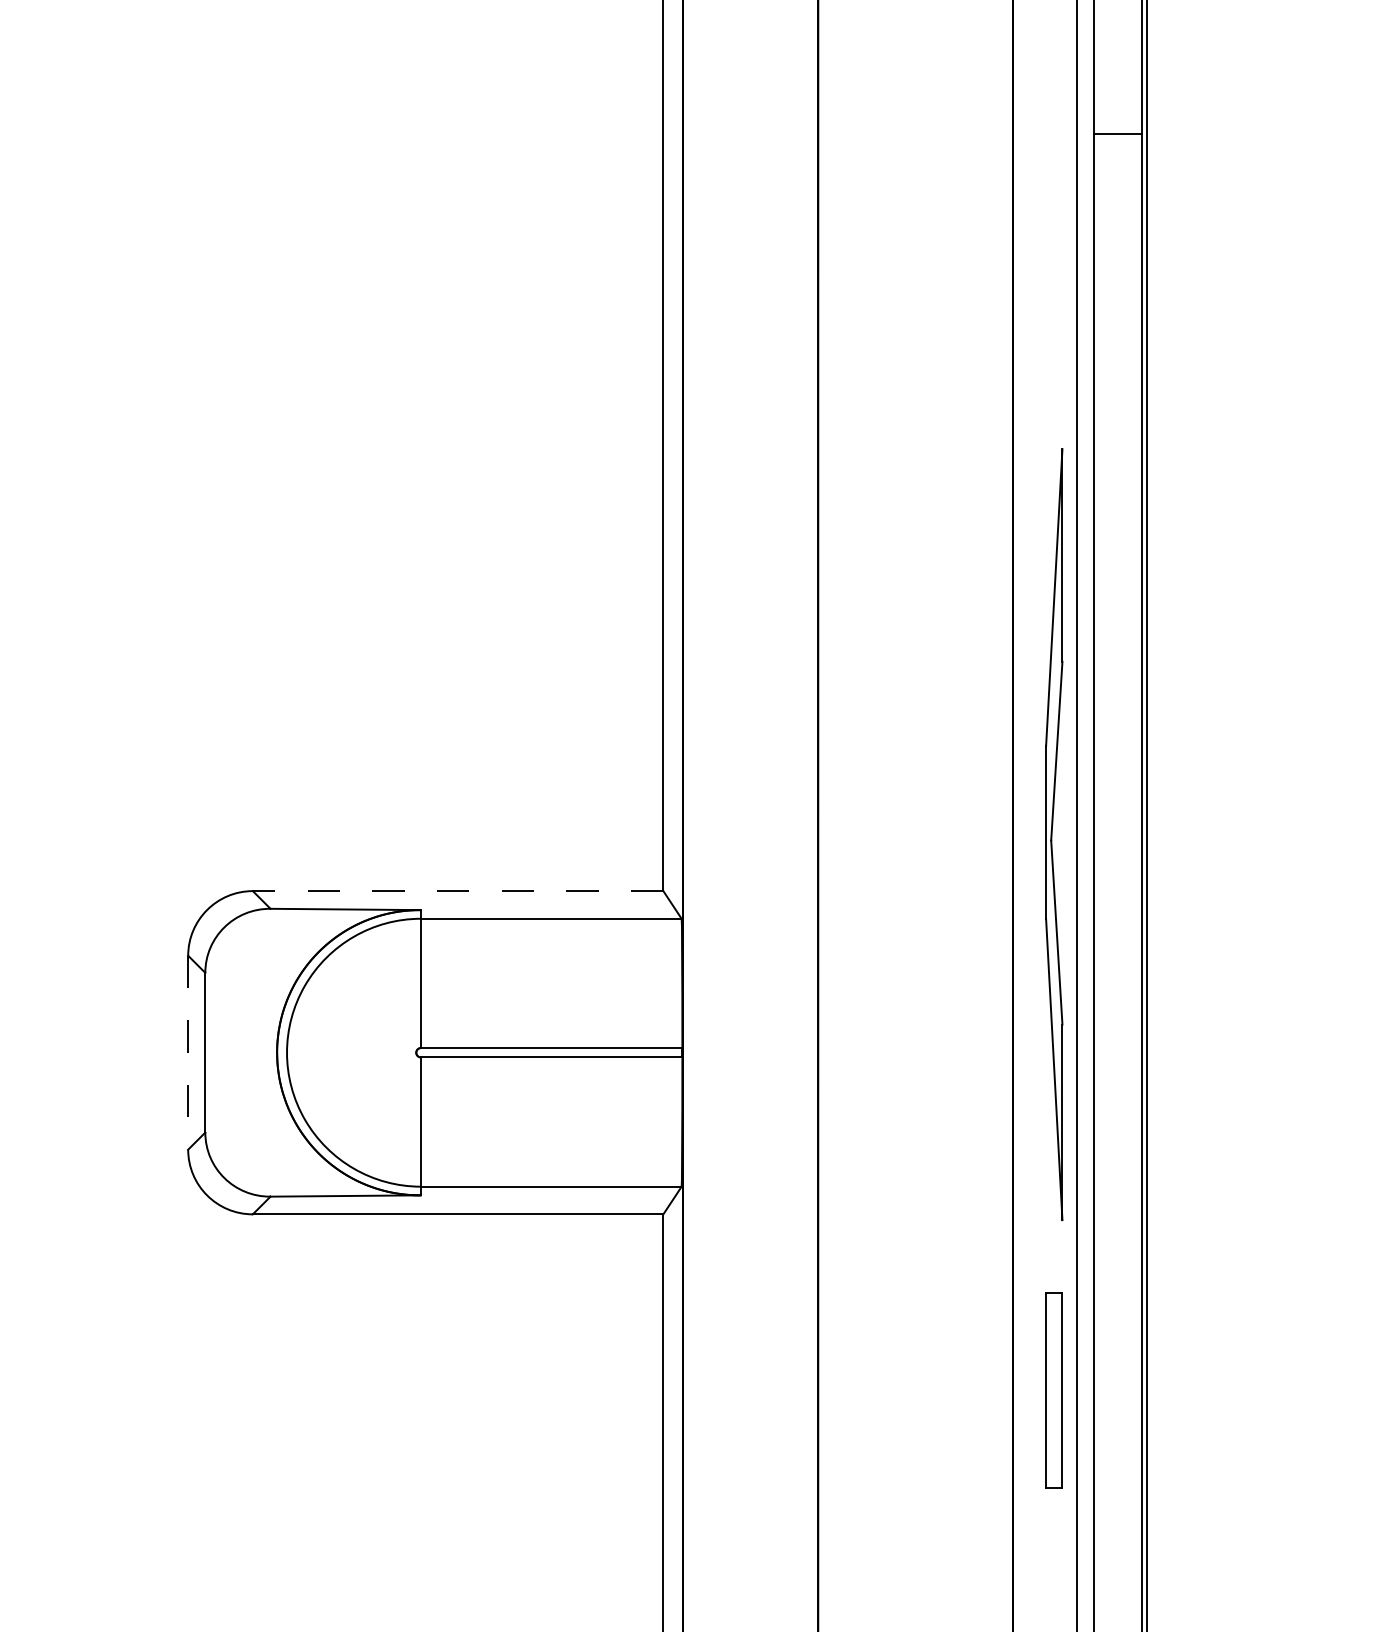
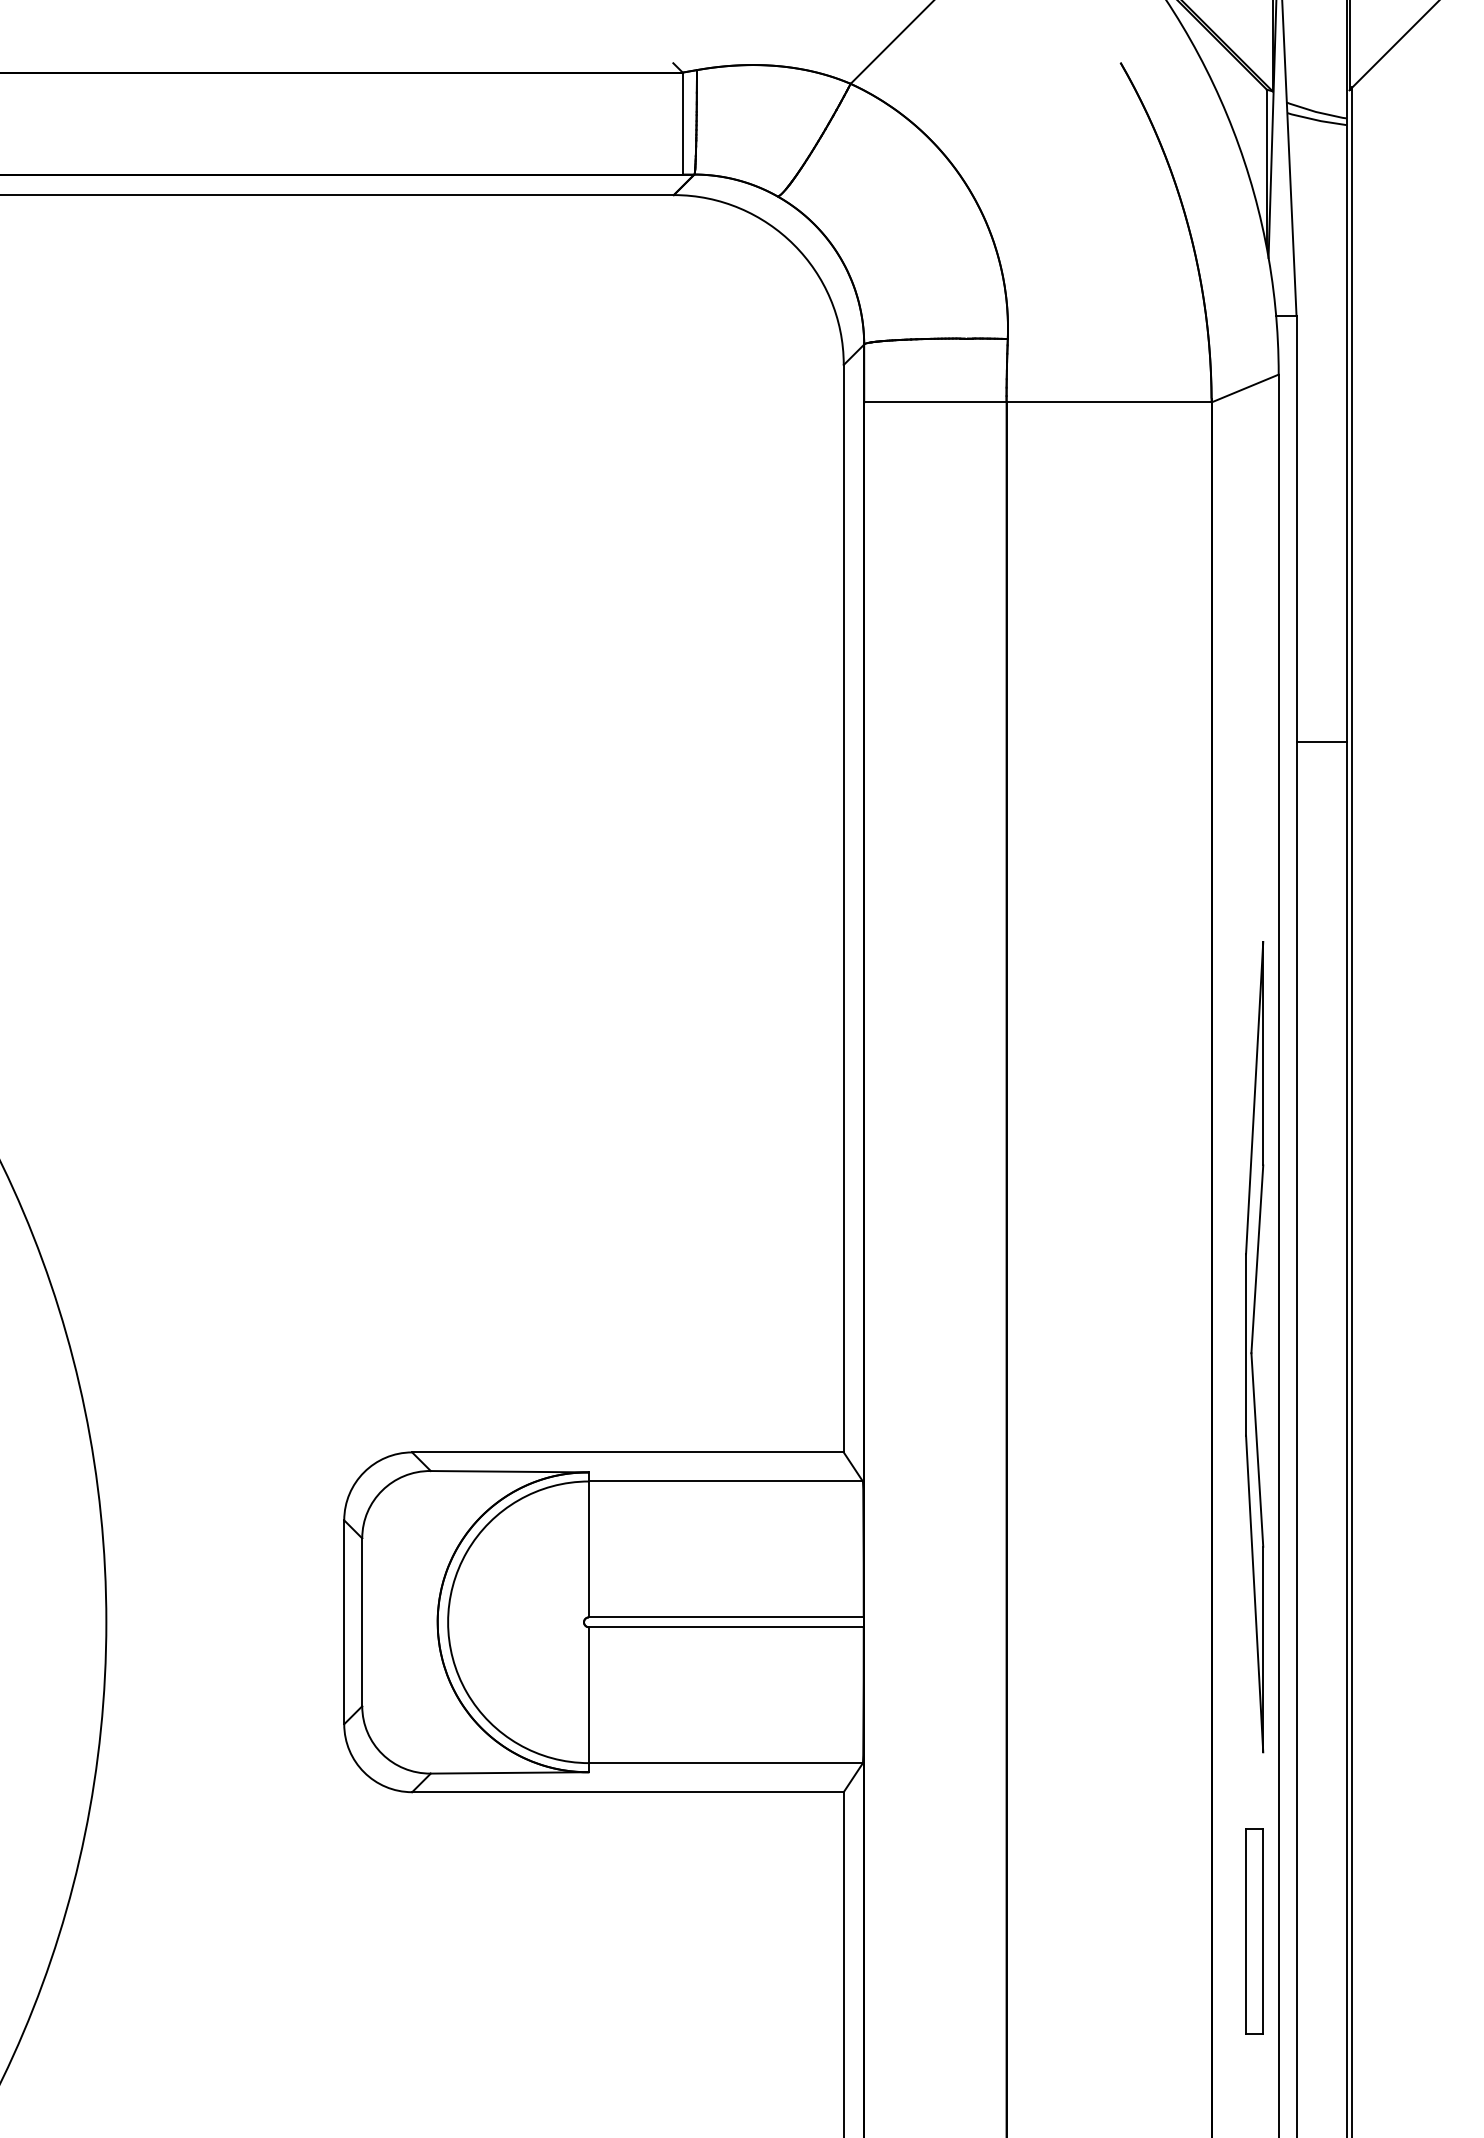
line: (1117, 134) -> (1321, 742), moved
part: (1054, 835) -> (1254, 1347), moved
line: (457, 891) -> (627, 1452), dashed -> solid
line: (188, 1052) -> (344, 1622), dashed -> solid
part: (1054, 1390) -> (1254, 1931), moved

